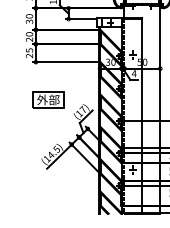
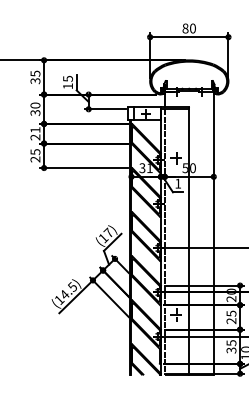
text: (29, 33) -> (35, 129), 20 -> 21
text: (113, 62) -> (149, 168), 30 -> 31
text: (133, 73) -> (177, 183), 4 -> 1
part: (47, 99) -> (60, 219), removed

